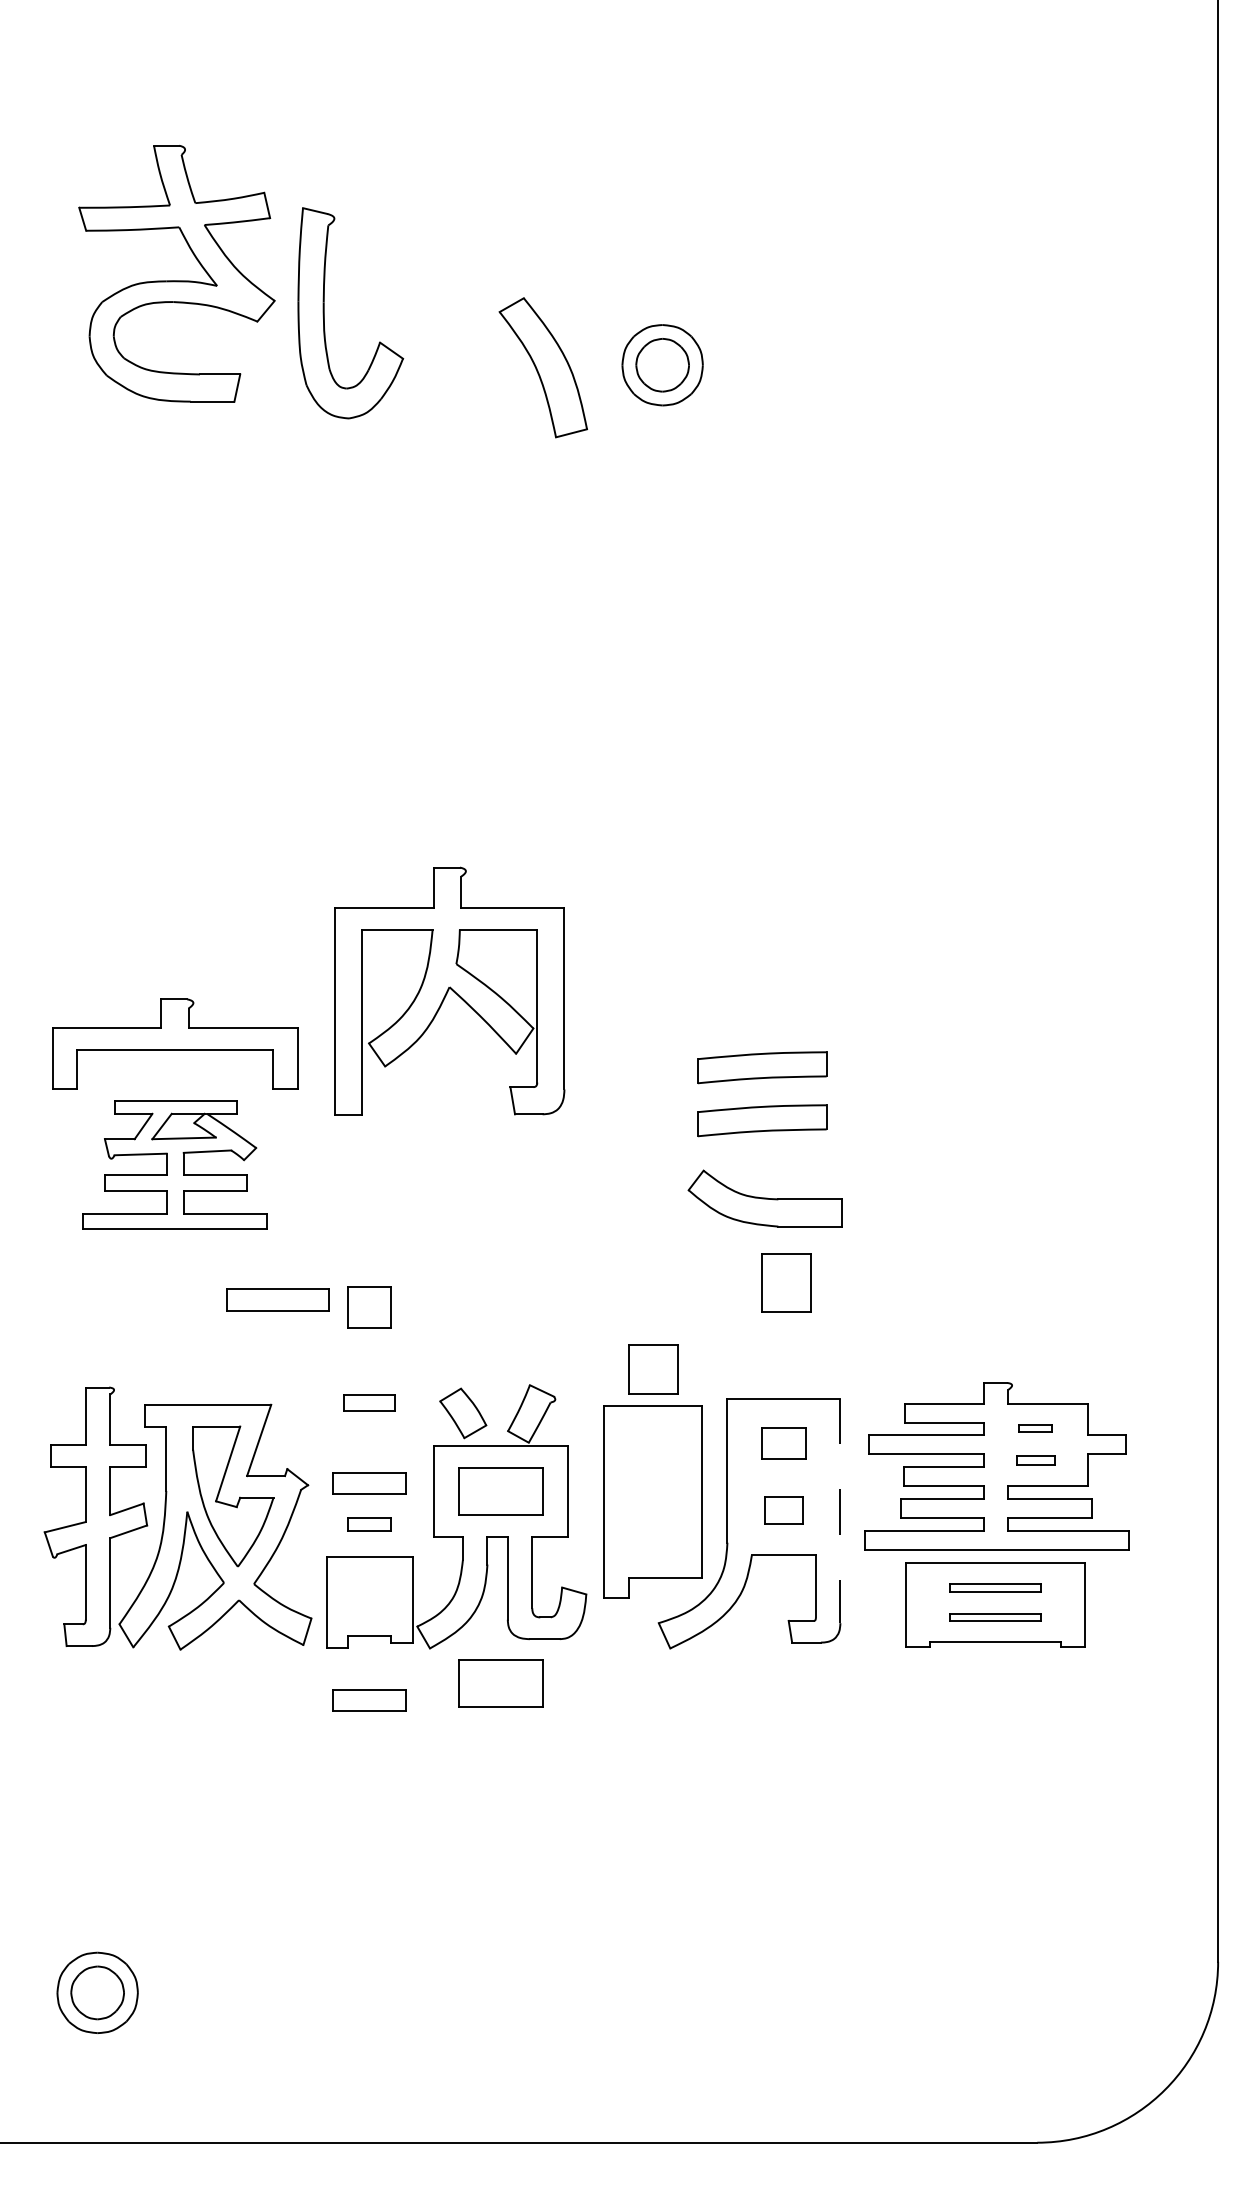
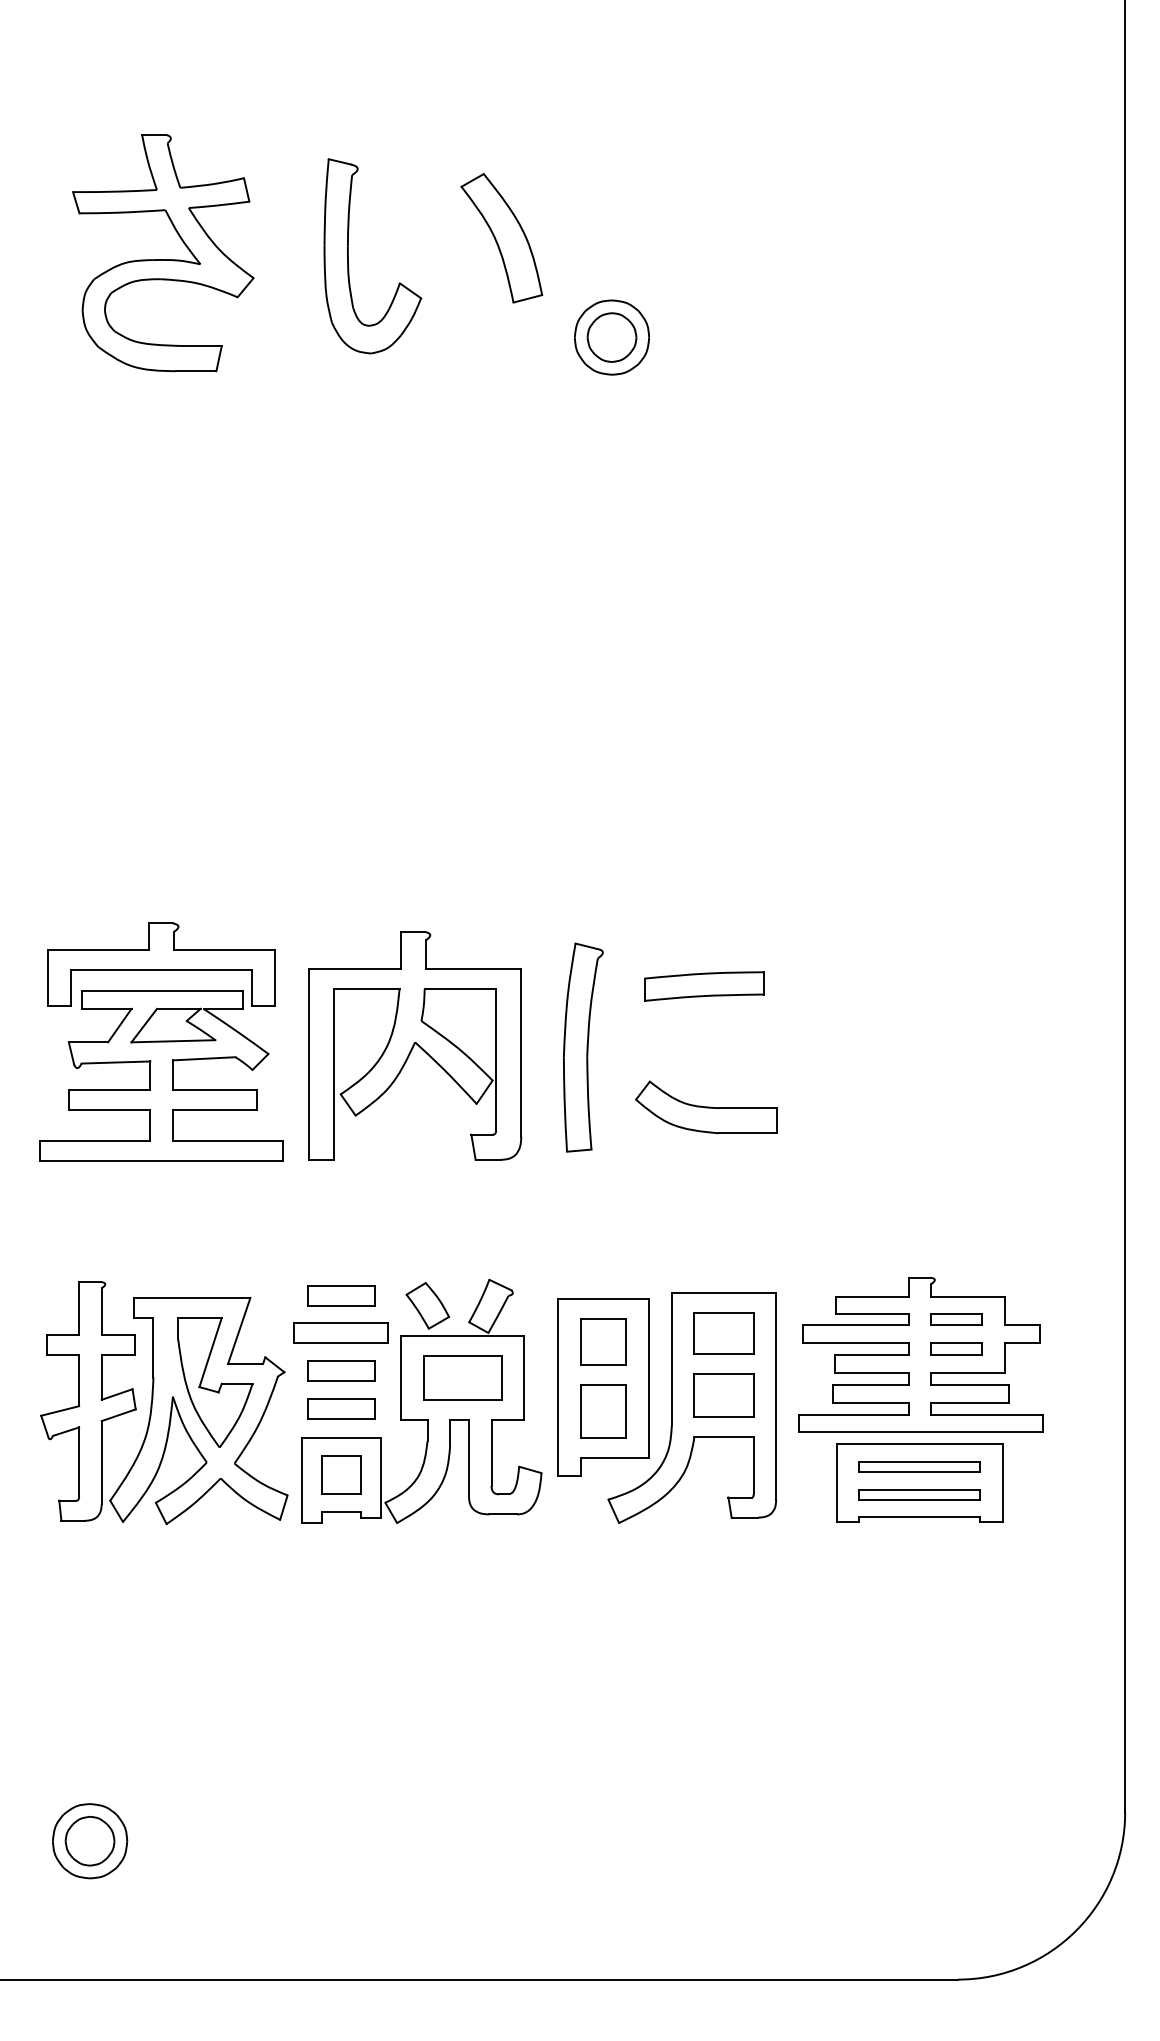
part: (324, 313) -> (348, 256), moved
part: (542, 367) -> (501, 238), moved
part: (449, 990) -> (415, 1045), moved
part: (762, 1120) -> (704, 1035), removed
part: (631, 1133) -> (583, 1047), added
part: (175, 1164) -> (161, 1075), size x1.43
part: (786, 1282) -> (603, 1411), moved
part: (277, 1299) -> (340, 1332), moved
part: (369, 1307) -> (341, 1475), moved
part: (653, 1369) -> (603, 1341), moved
part: (369, 1402) -> (341, 1295), size x1.43
part: (1035, 1428) -> (956, 1319), size x1.67
part: (783, 1443) -> (723, 1333), size x1.43
part: (1035, 1460) -> (956, 1349), size x1.43
part: (783, 1510) -> (723, 1395), size x1.67
line: (840, 1511) -> (776, 1396), dashed -> solid
part: (369, 1524) -> (341, 1408), size x1.67
part: (995, 1587) -> (919, 1466), size x1.43
part: (995, 1617) -> (919, 1494), size x1.43
part: (500, 1683) -> (462, 1555), removed
part: (369, 1700) -> (341, 1571), removed

